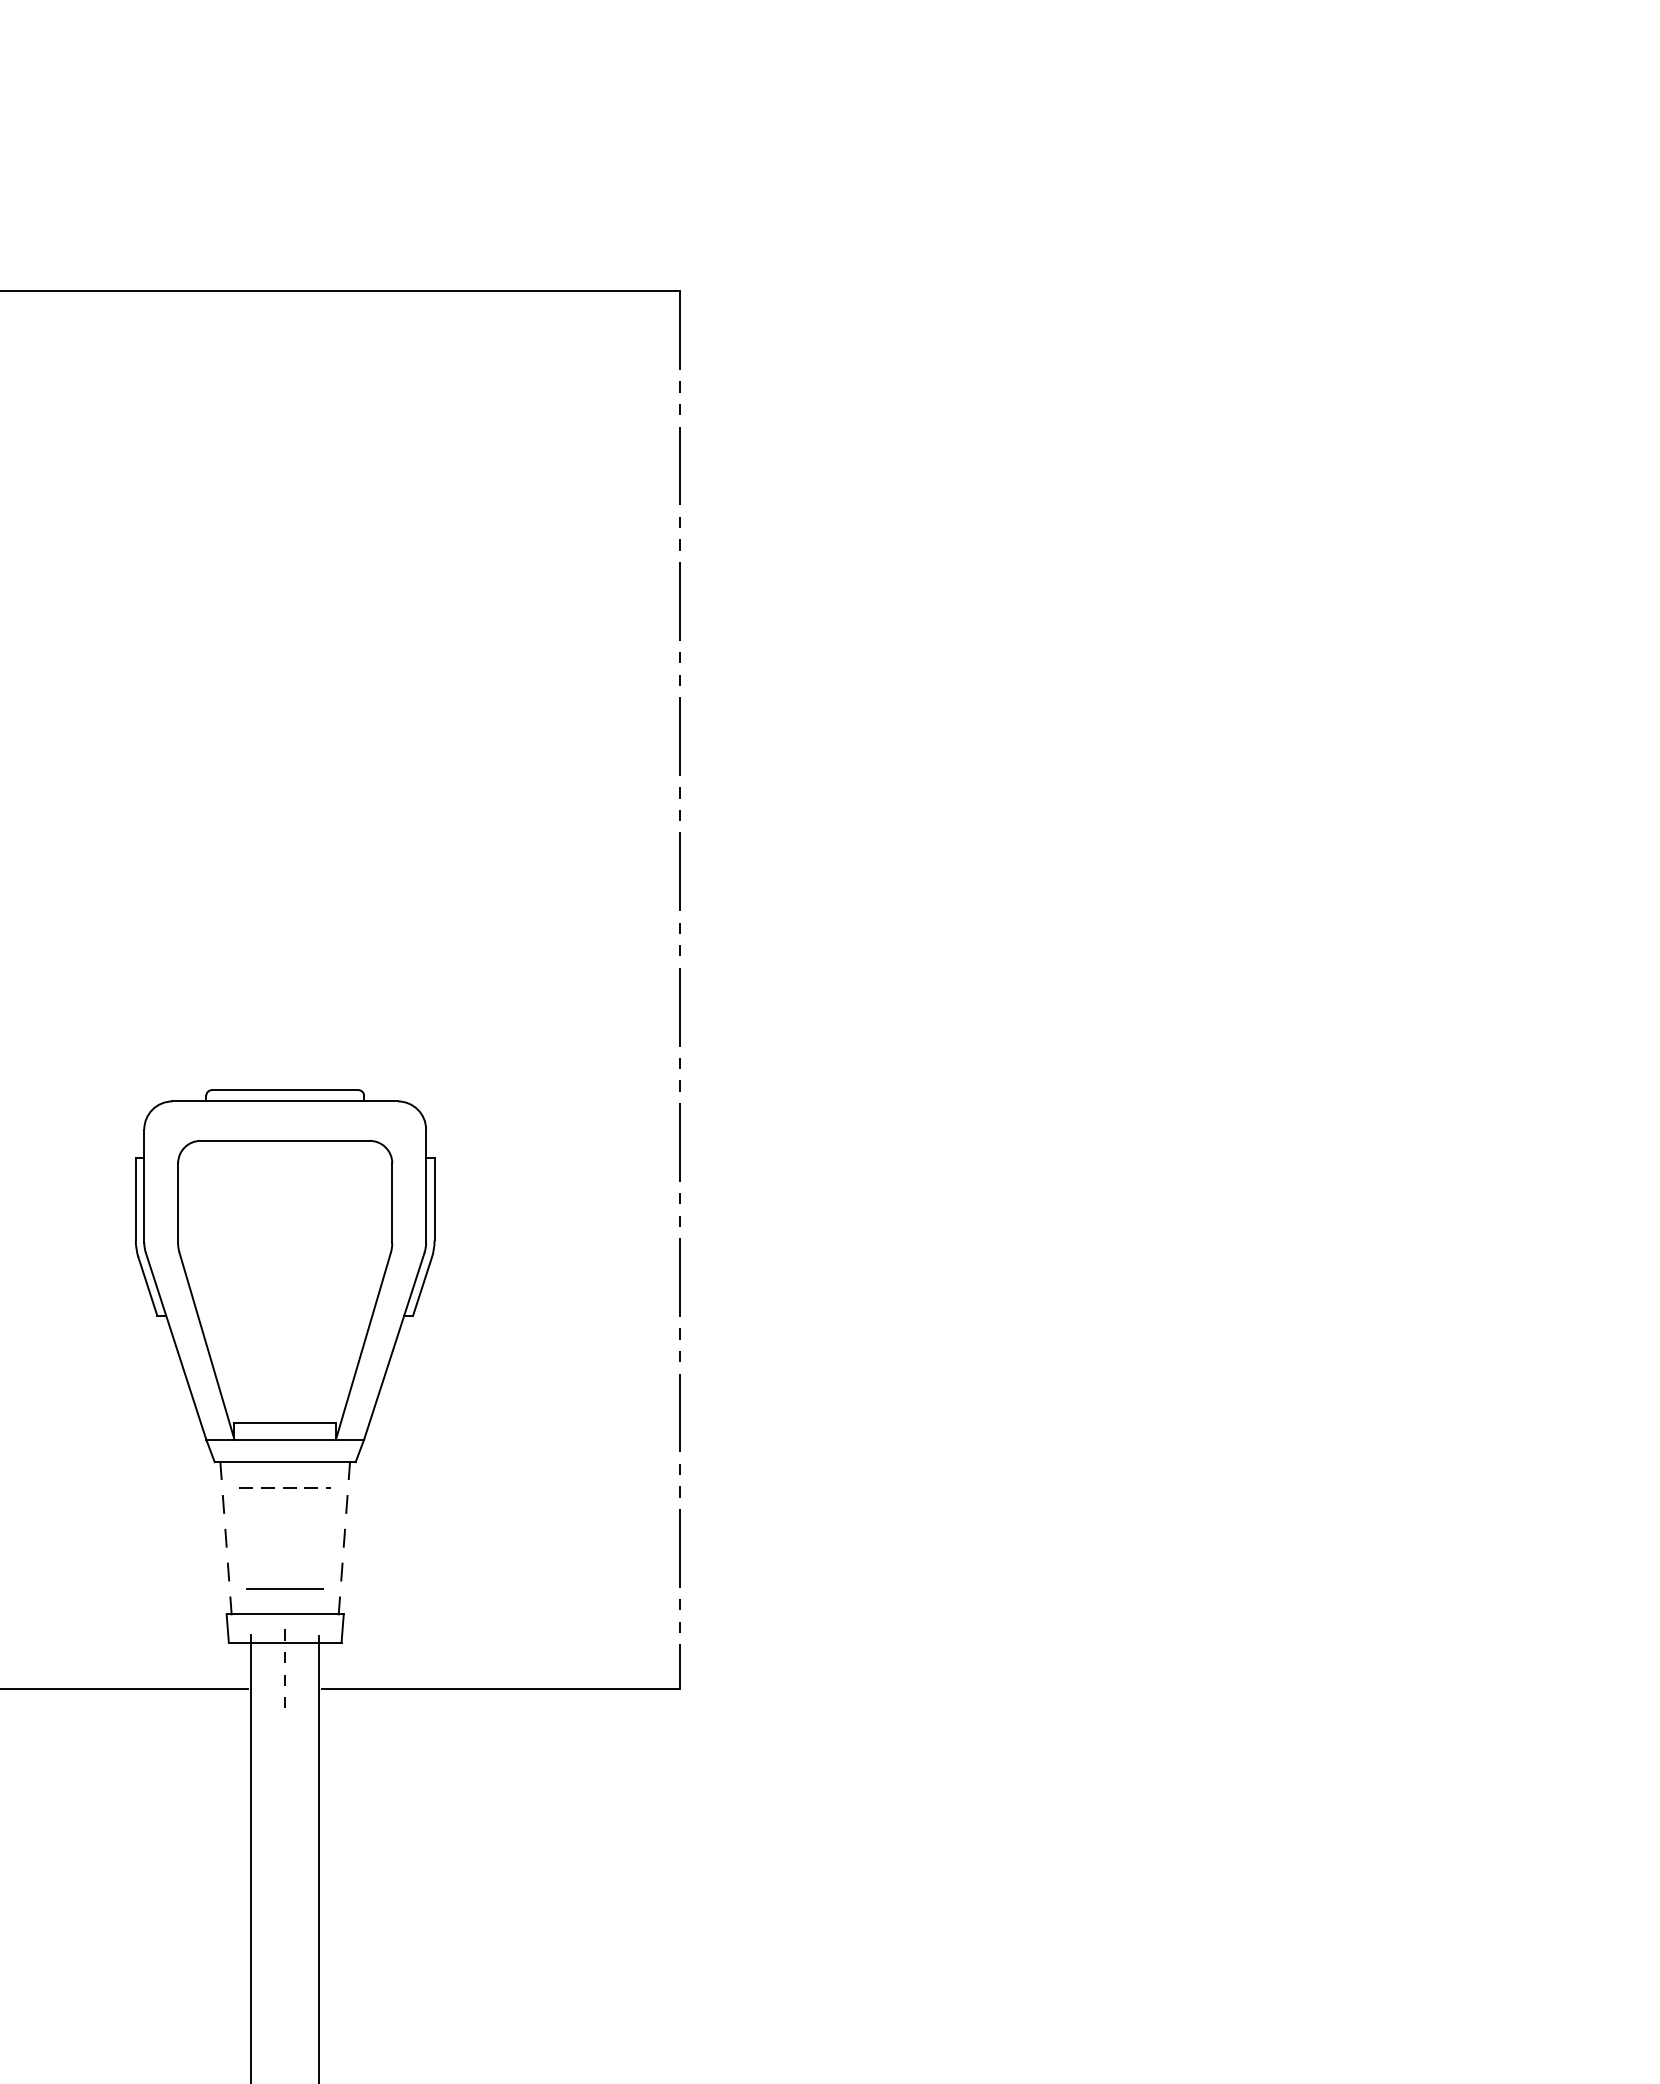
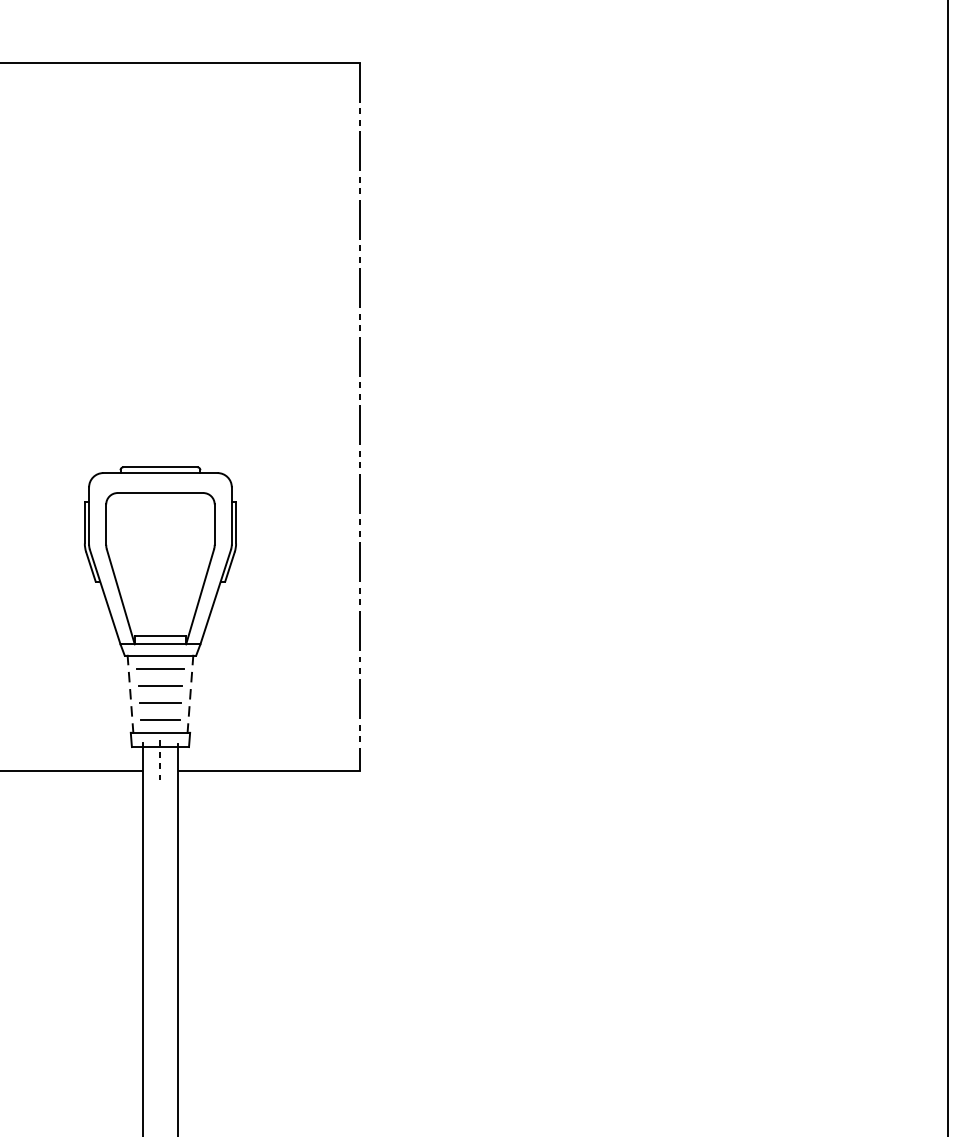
line: (285, 1487) -> (160, 668), dashed -> solid
line: (285, 1520) -> (160, 685), added
line: (285, 1554) -> (160, 702), added

